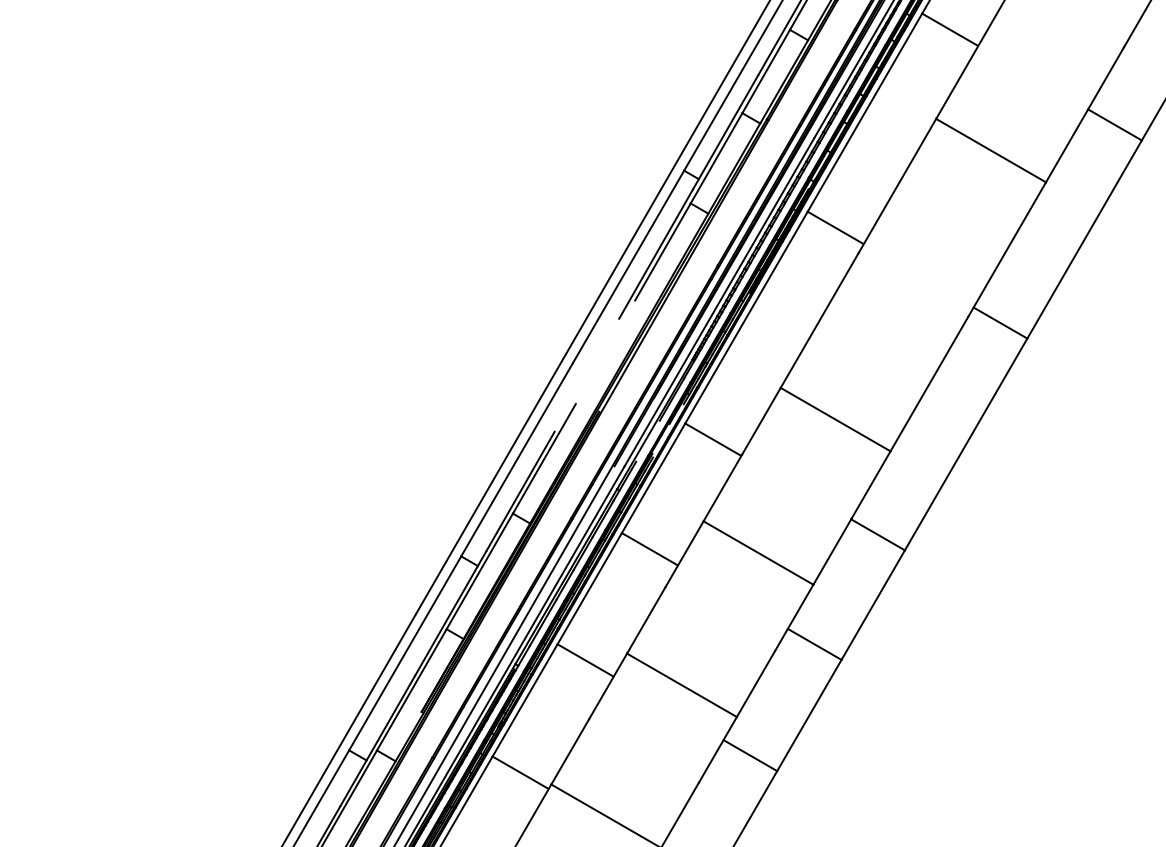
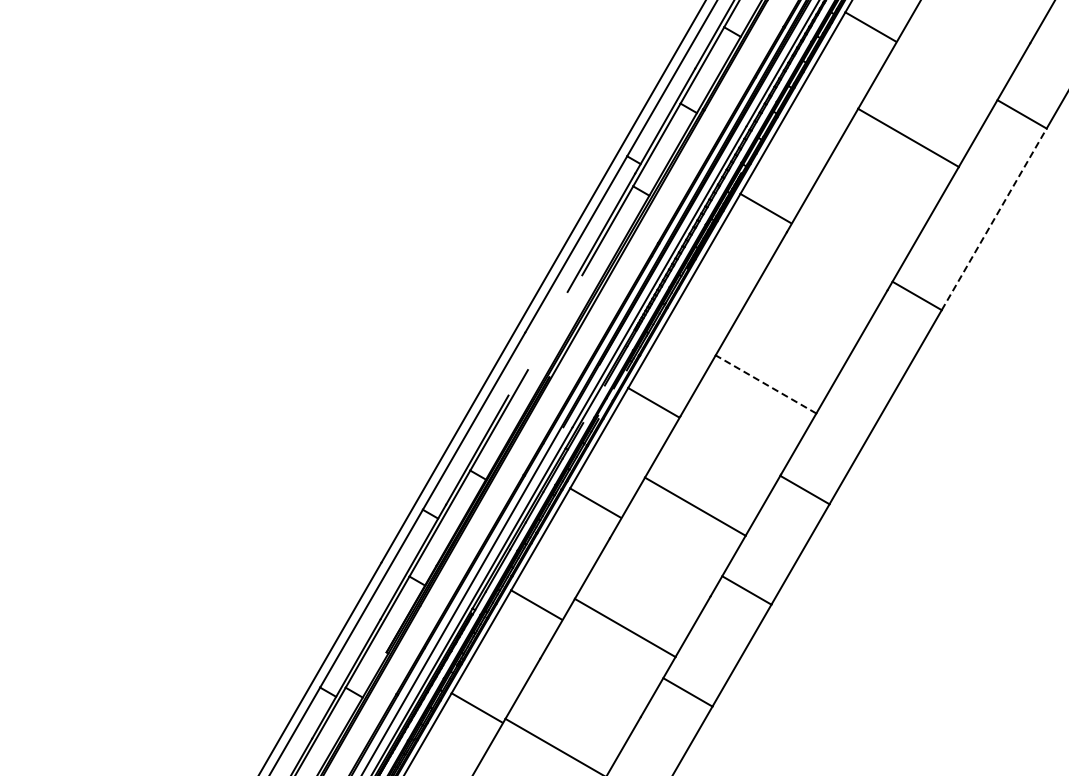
line: (1084, 239) -> (994, 219), solid -> dashed
line: (835, 419) -> (765, 384), solid -> dashed

